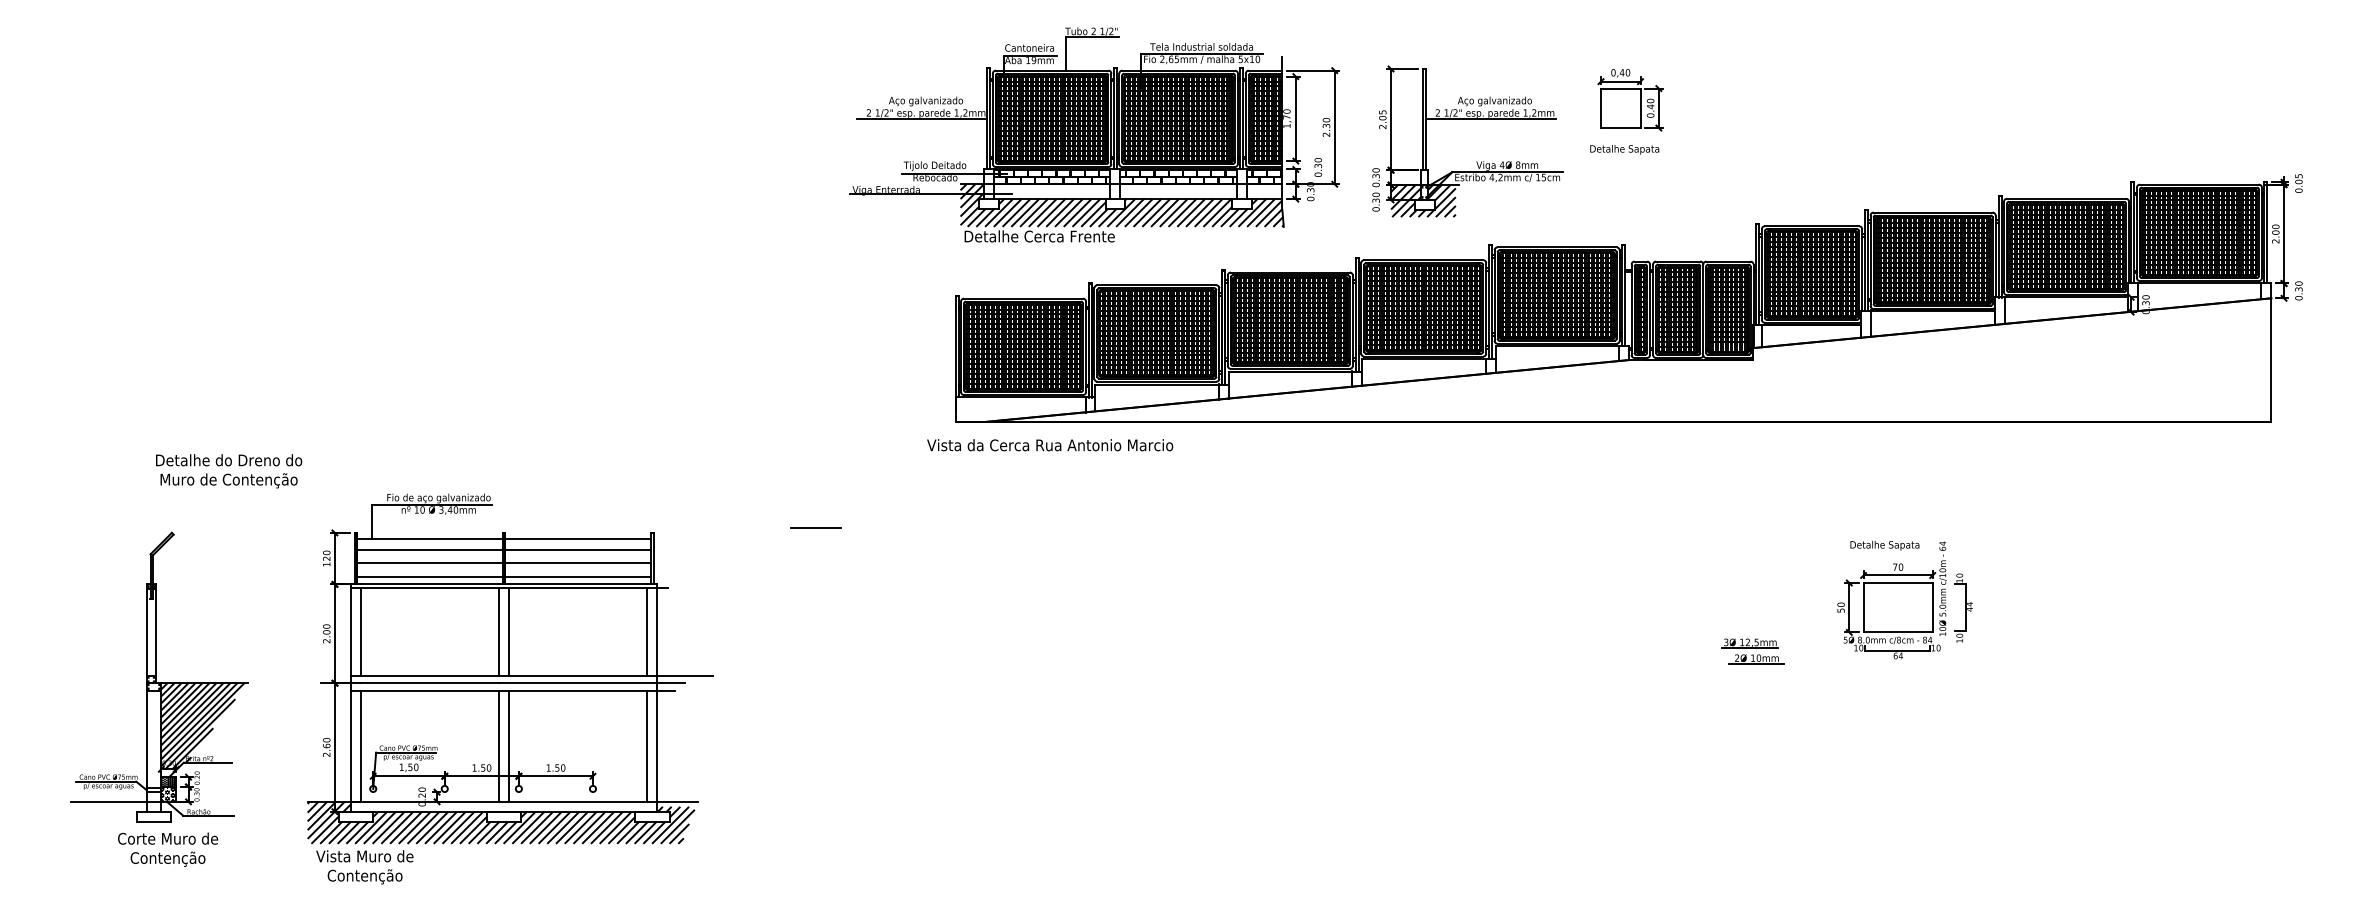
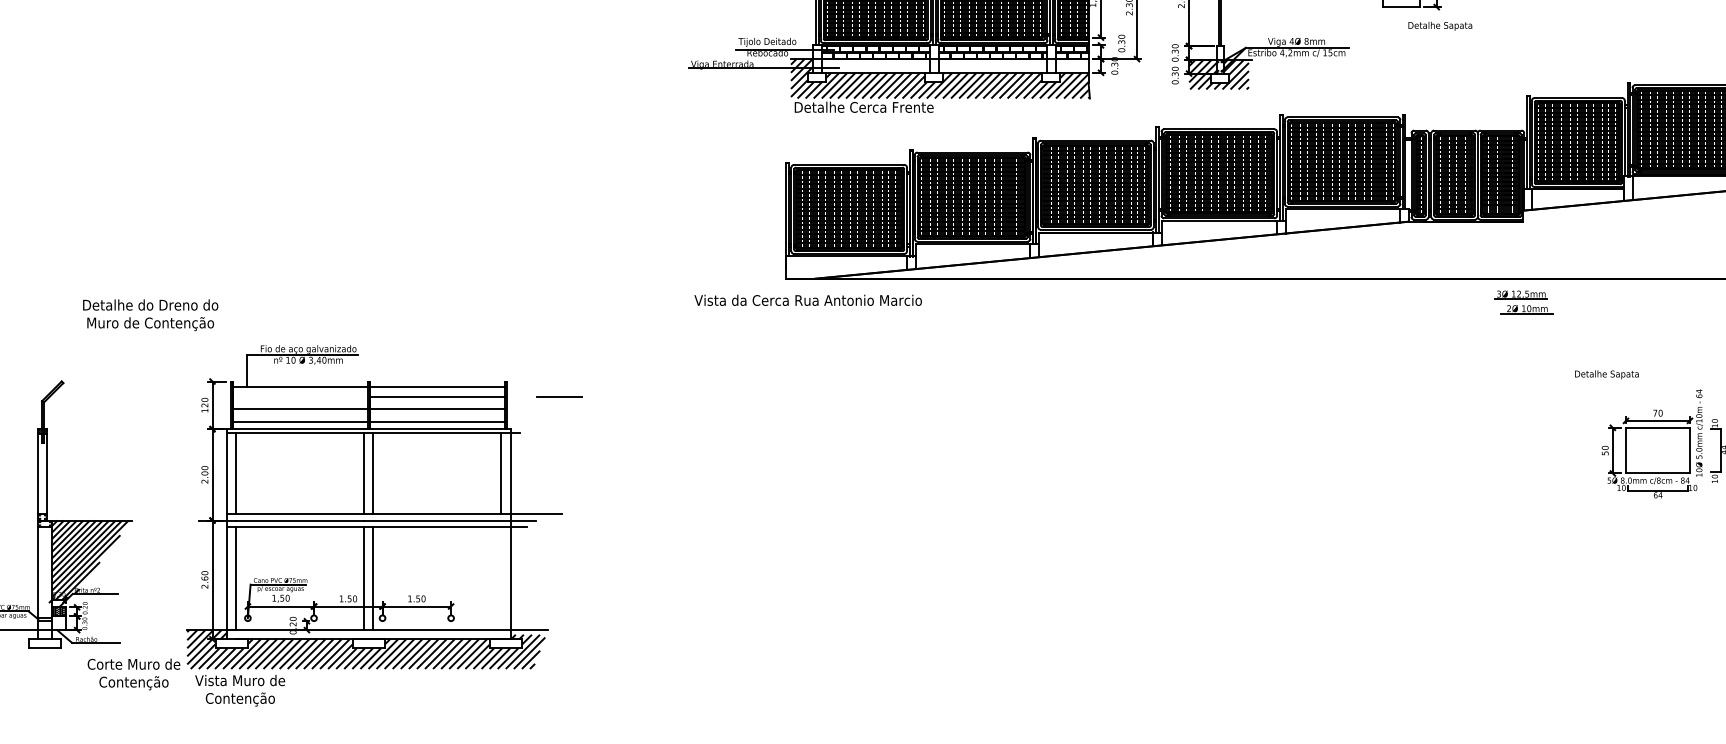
text: (1624, 149) -> (1440, 26), moved
text: (1050, 445) -> (808, 300), moved
text: (229, 471) -> (151, 315), moved
line: (815, 527) -> (558, 395), moved
text: (1884, 545) -> (1606, 374), moved
line: (429, 549) -> (299, 396), removed
part: (1752, 651) -> (1523, 302), moved
line: (647, 745) -> (501, 578), removed
hatch: (167, 794) -> (57, 623), removed
text: (168, 849) -> (134, 674), moved

